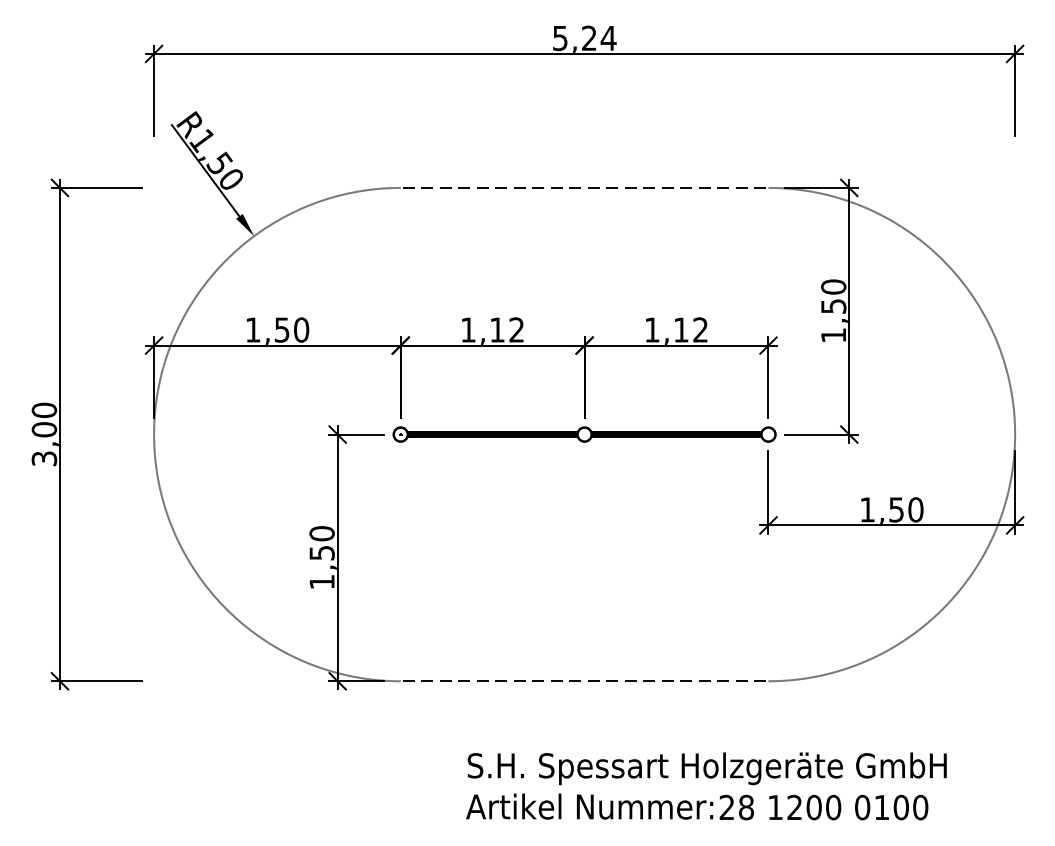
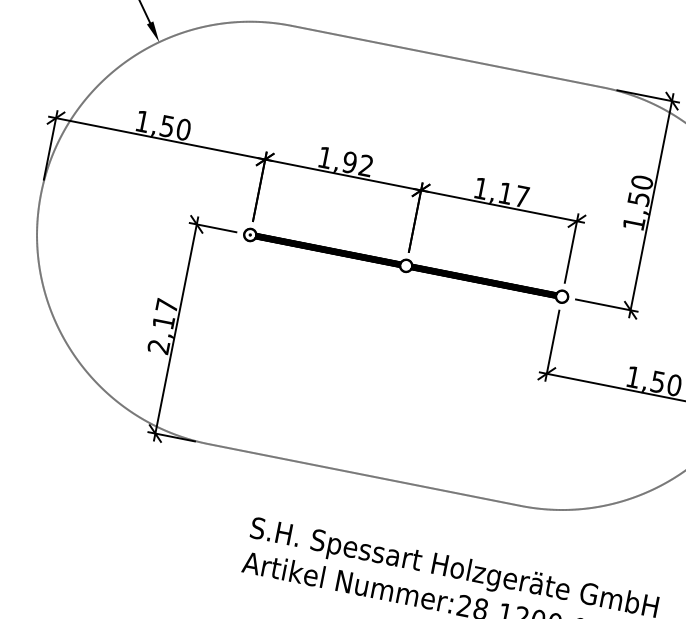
text: (496, 329) -> (349, 161), 1,12 -> 1,92
text: (700, 329) -> (522, 196), 1,12 -> 1,17
text: (321, 557) -> (162, 325), 1,50 -> 2,17

